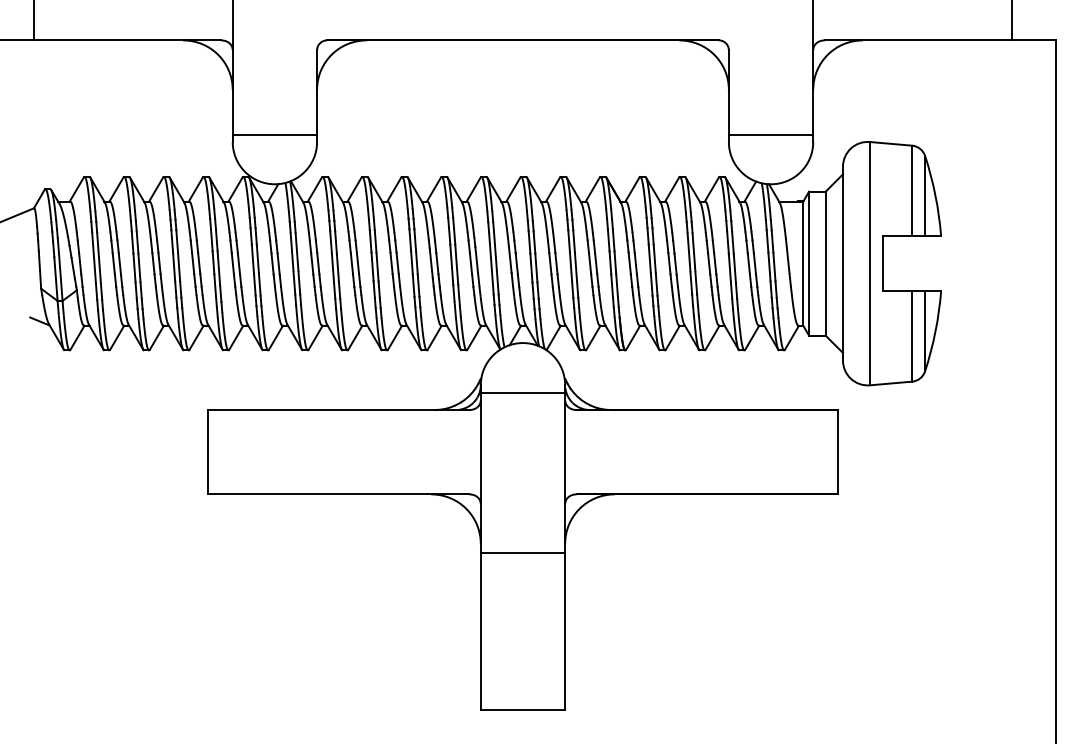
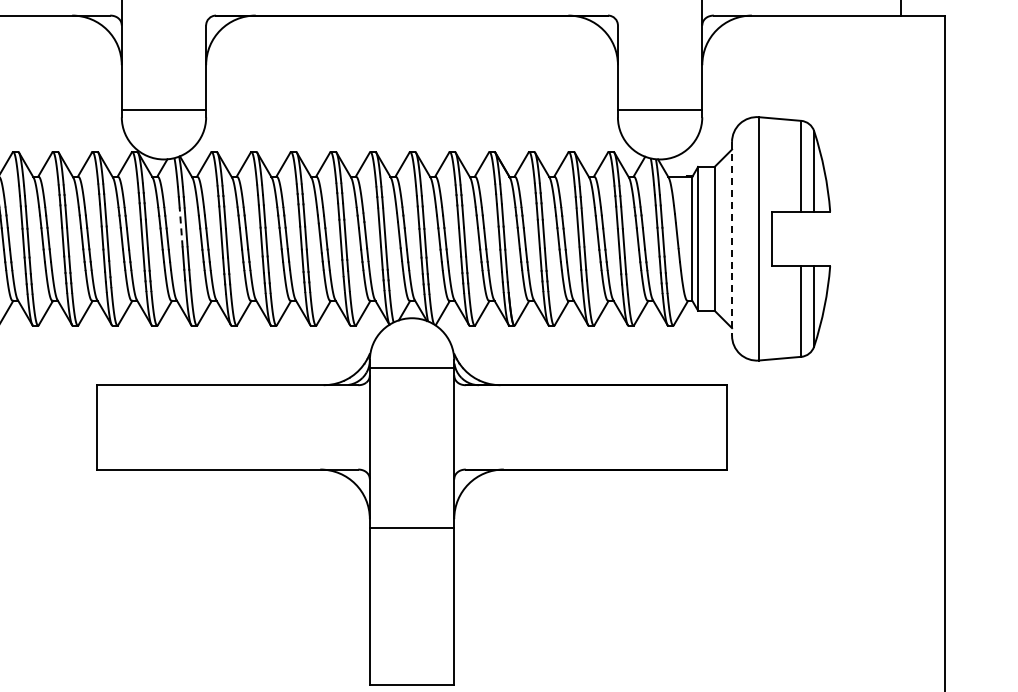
line: (292, 252) -> (181, 227), solid -> dashed
line: (842, 263) -> (731, 238), solid -> dashed

